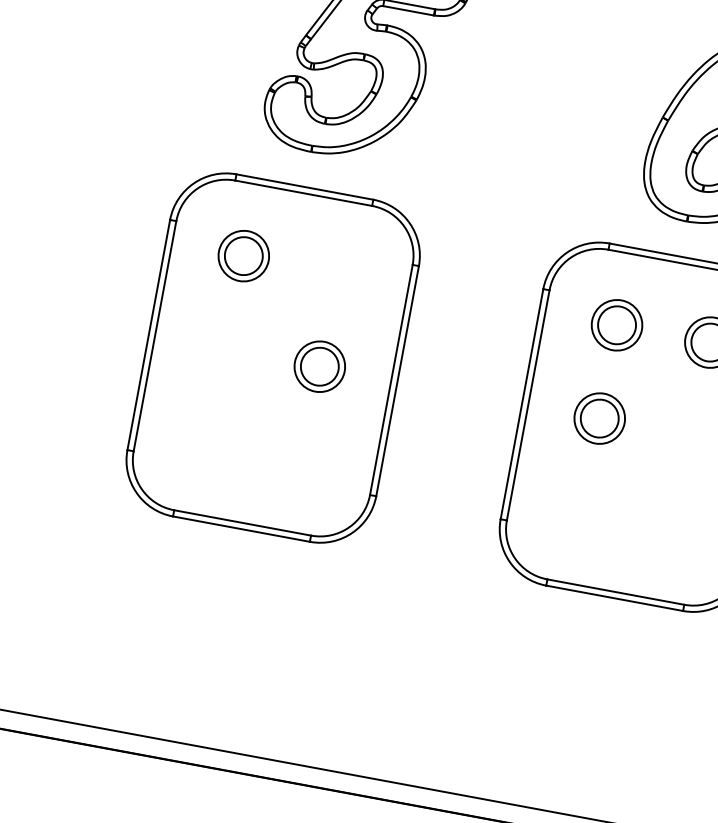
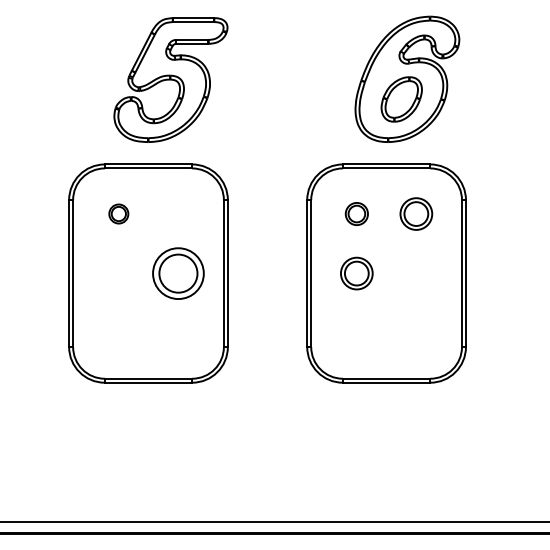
part: (243, 255) -> (118, 213), size x0.6
part: (616, 324) -> (356, 213), size x0.7
part: (318, 366) -> (177, 273), size x1.6

